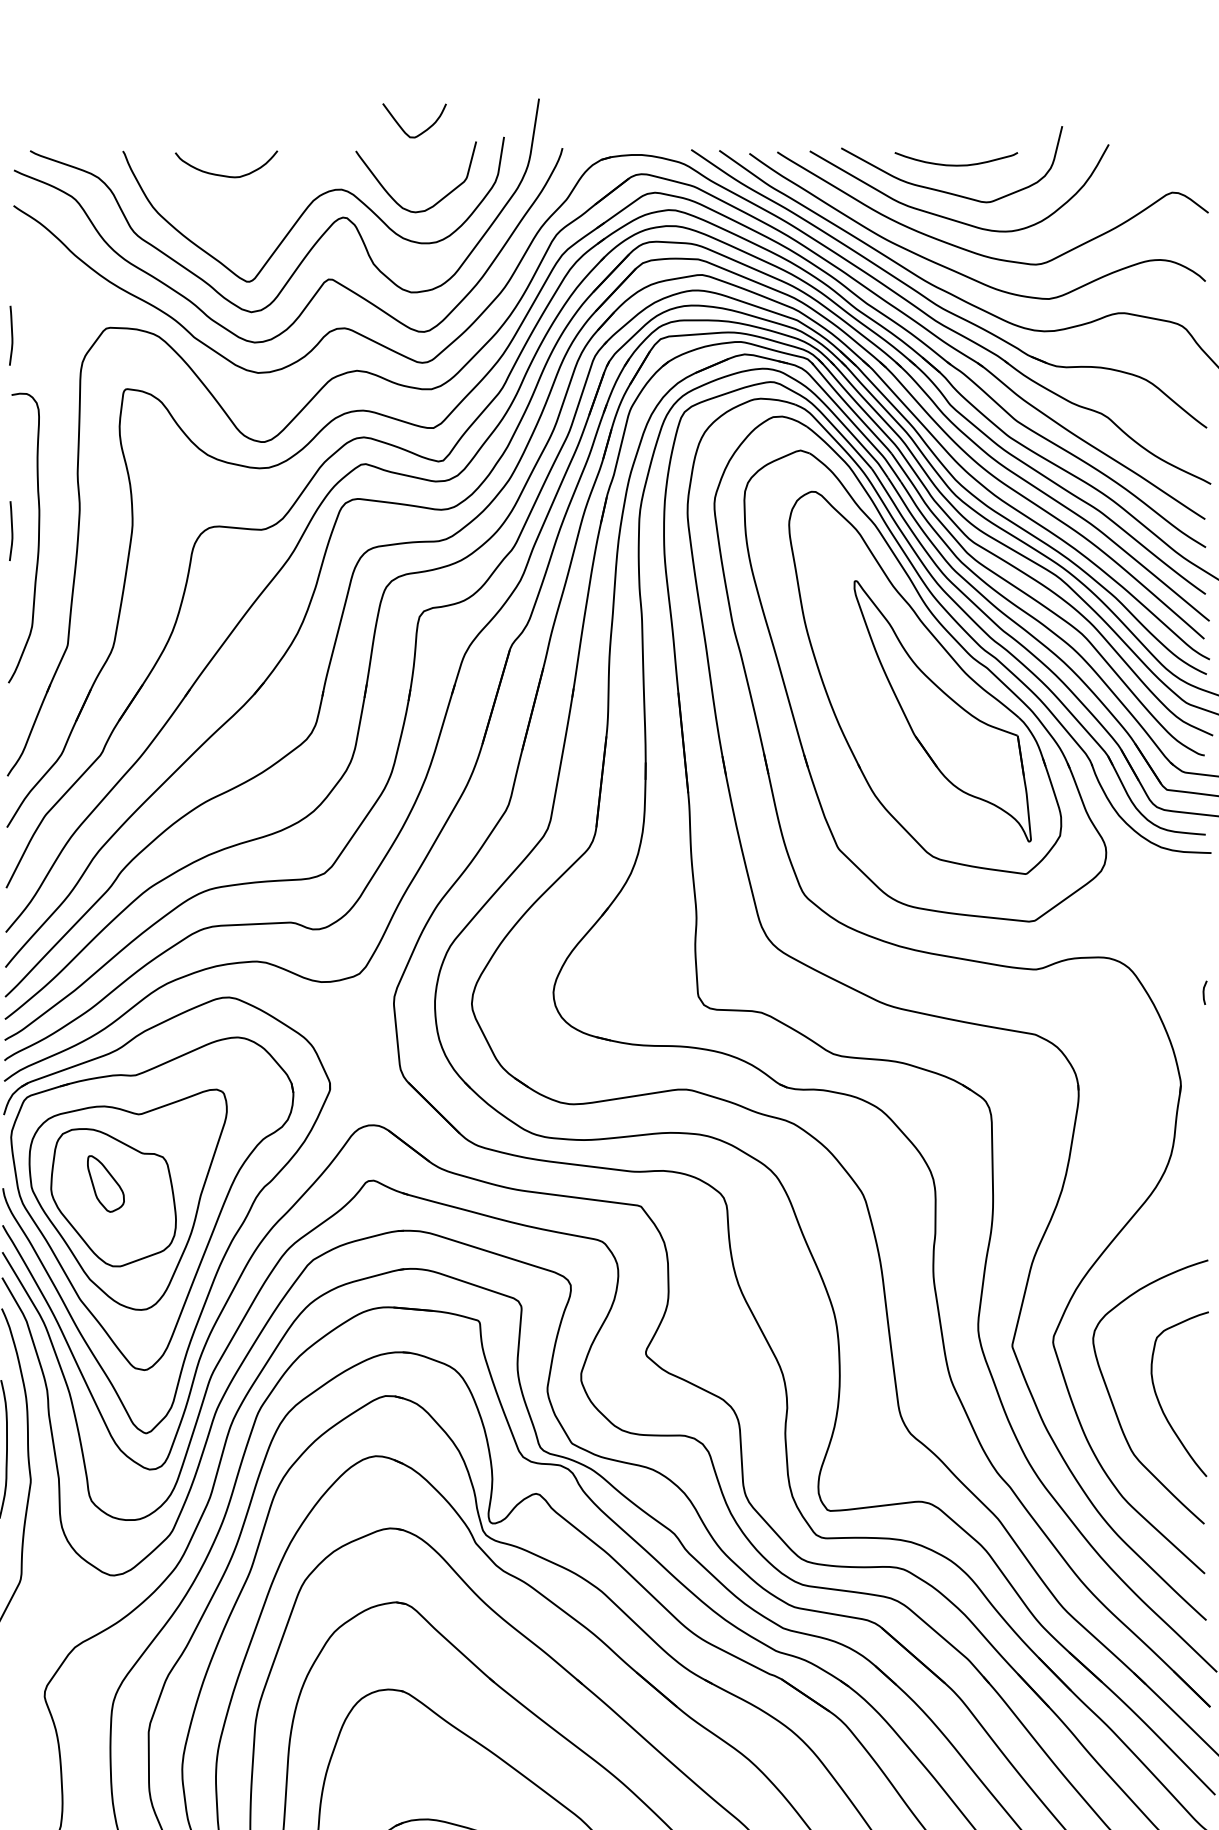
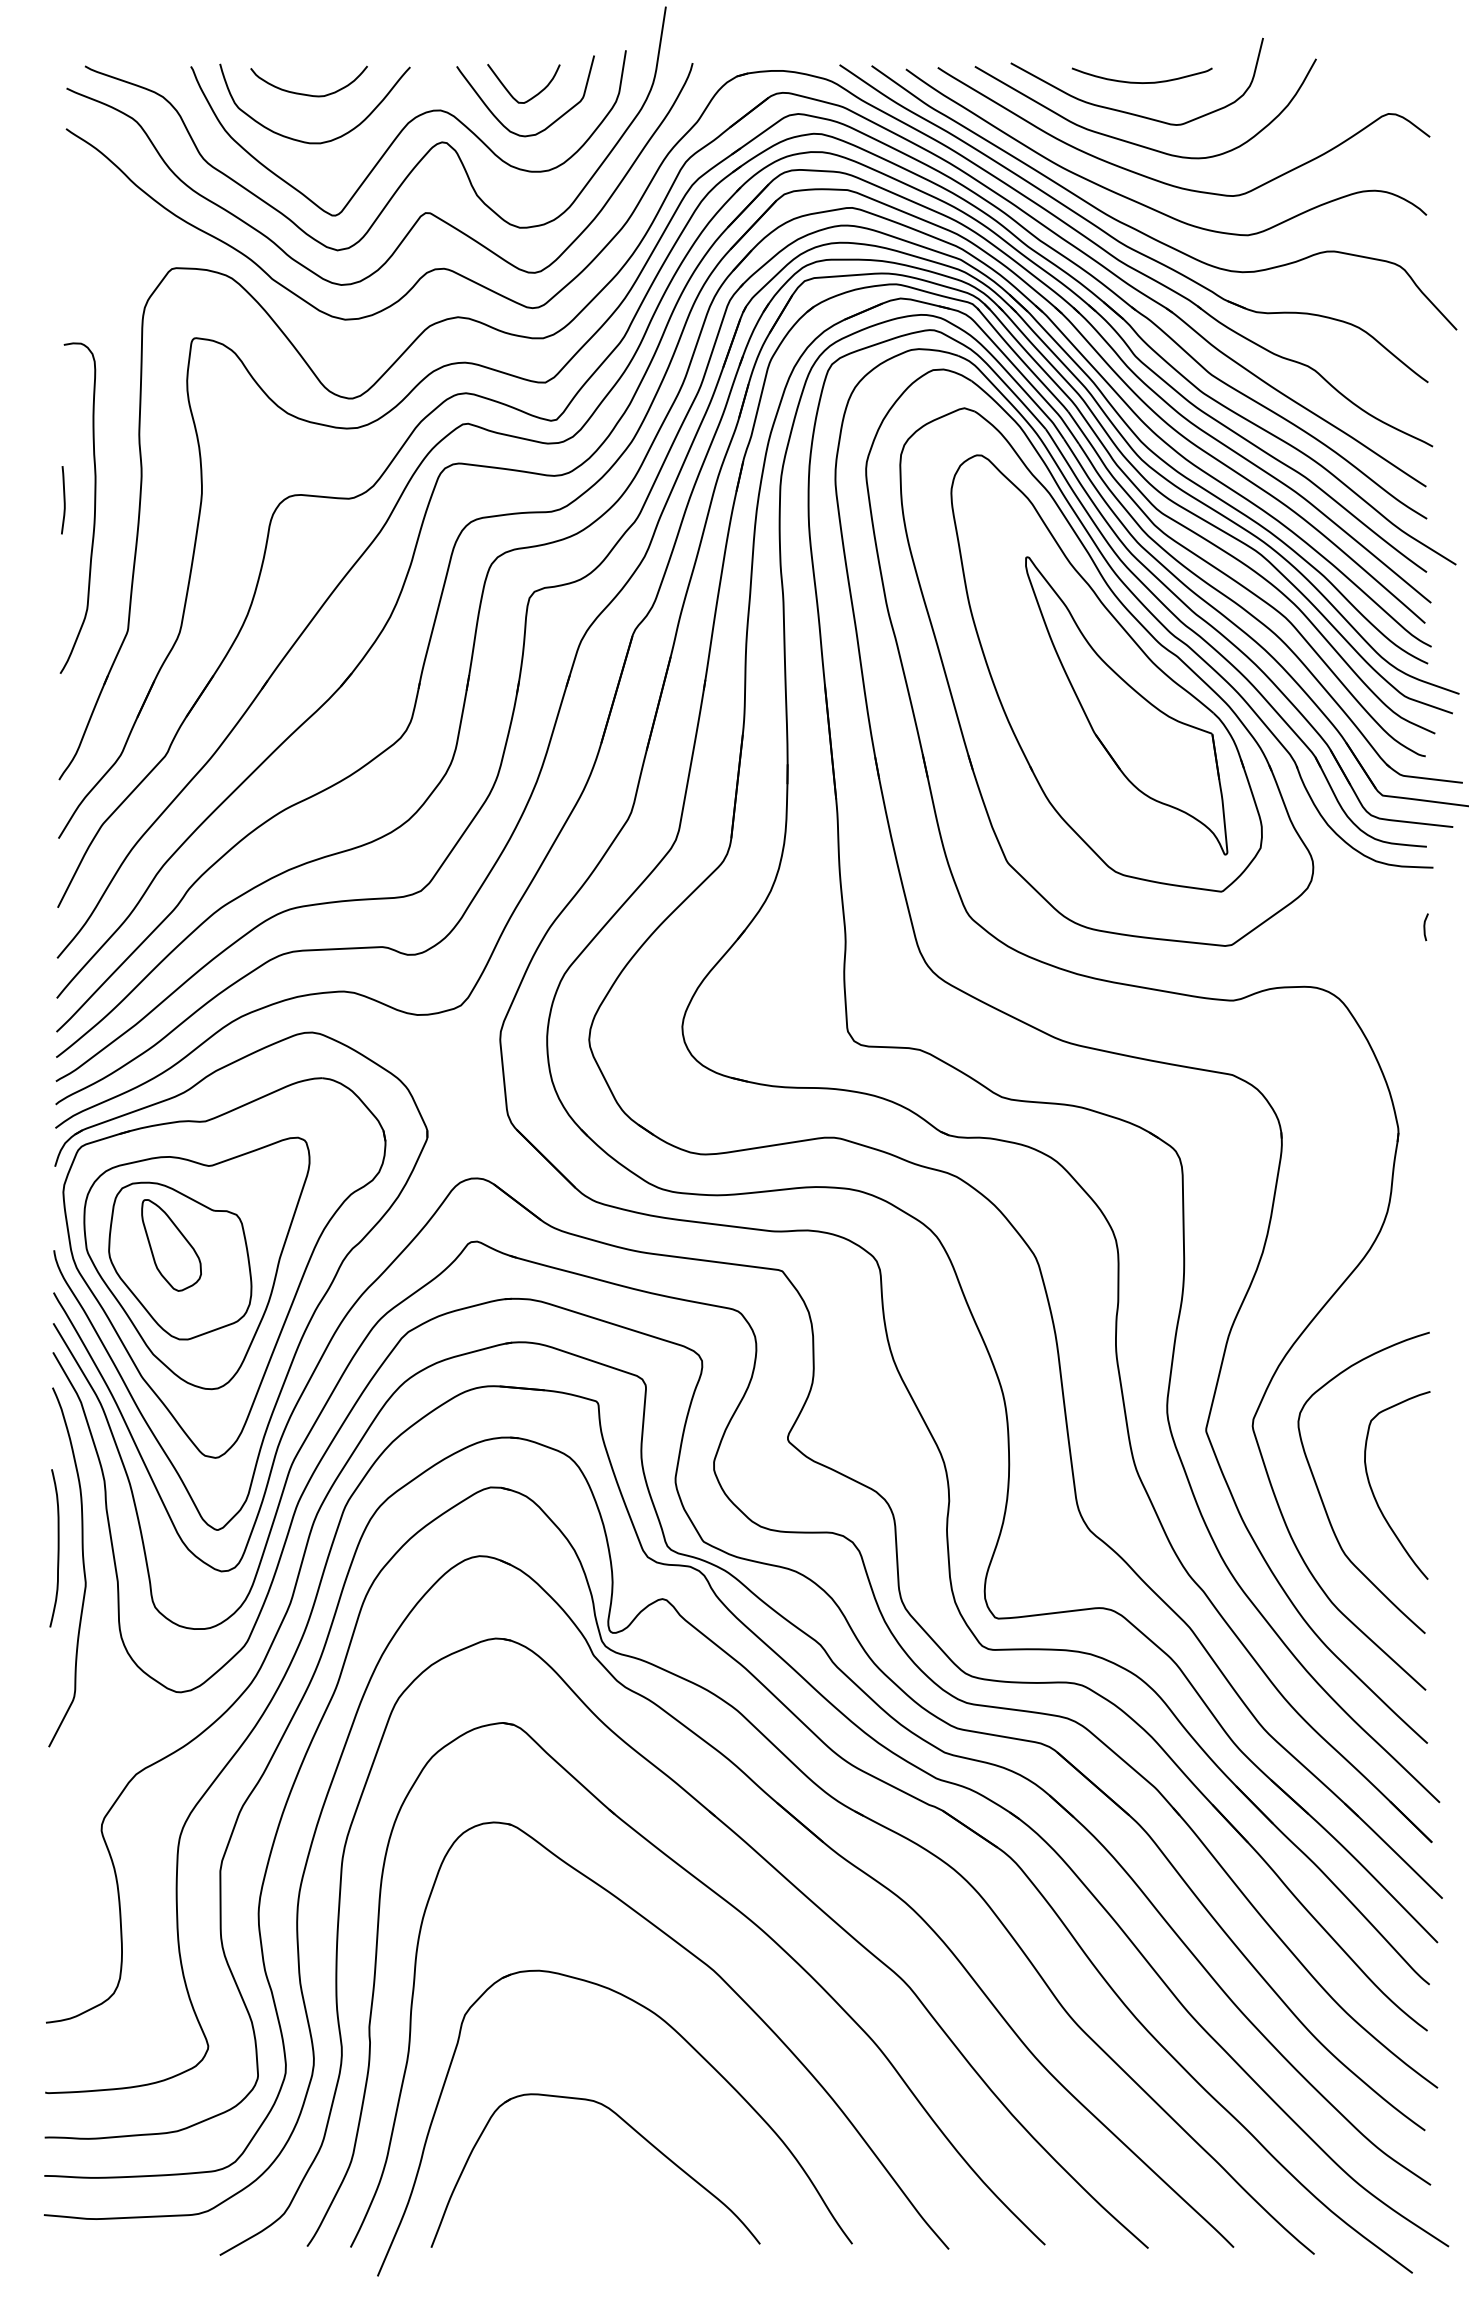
curve: (402, 128) -> (510, 92), moved
curve: (224, 216) -> (306, 141), added
curve: (11, 335) -> (63, 277), removed
line: (1204, 993) -> (1425, 927), moved
part: (105, 1184) -> (171, 1245), size x1.43

